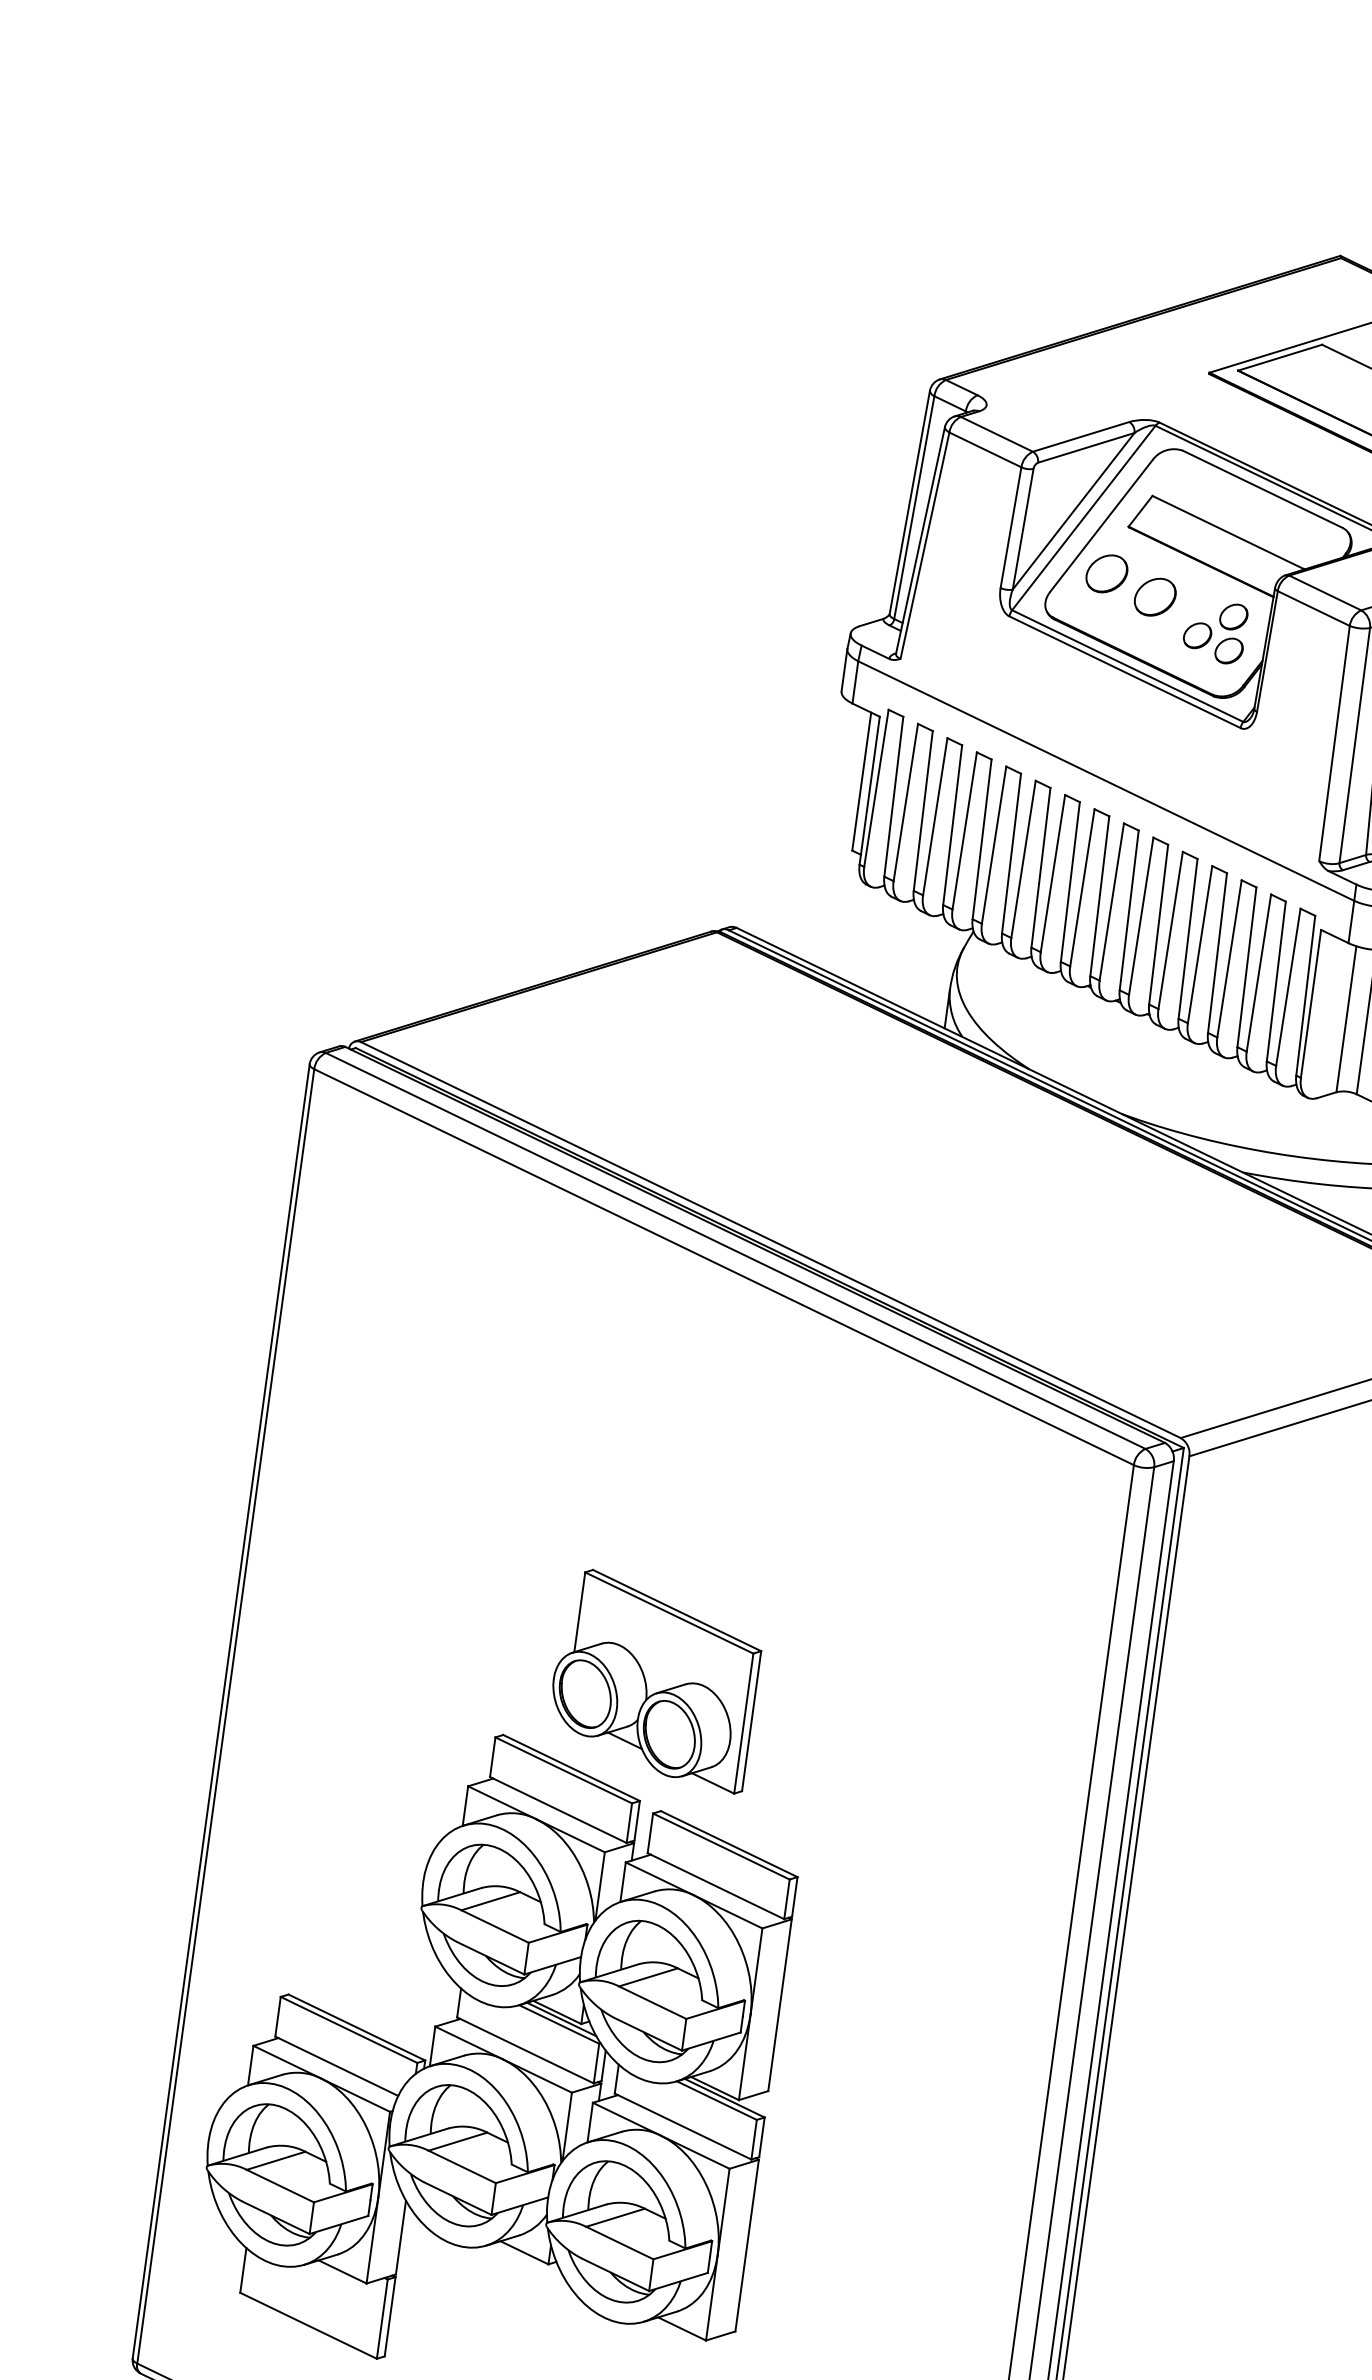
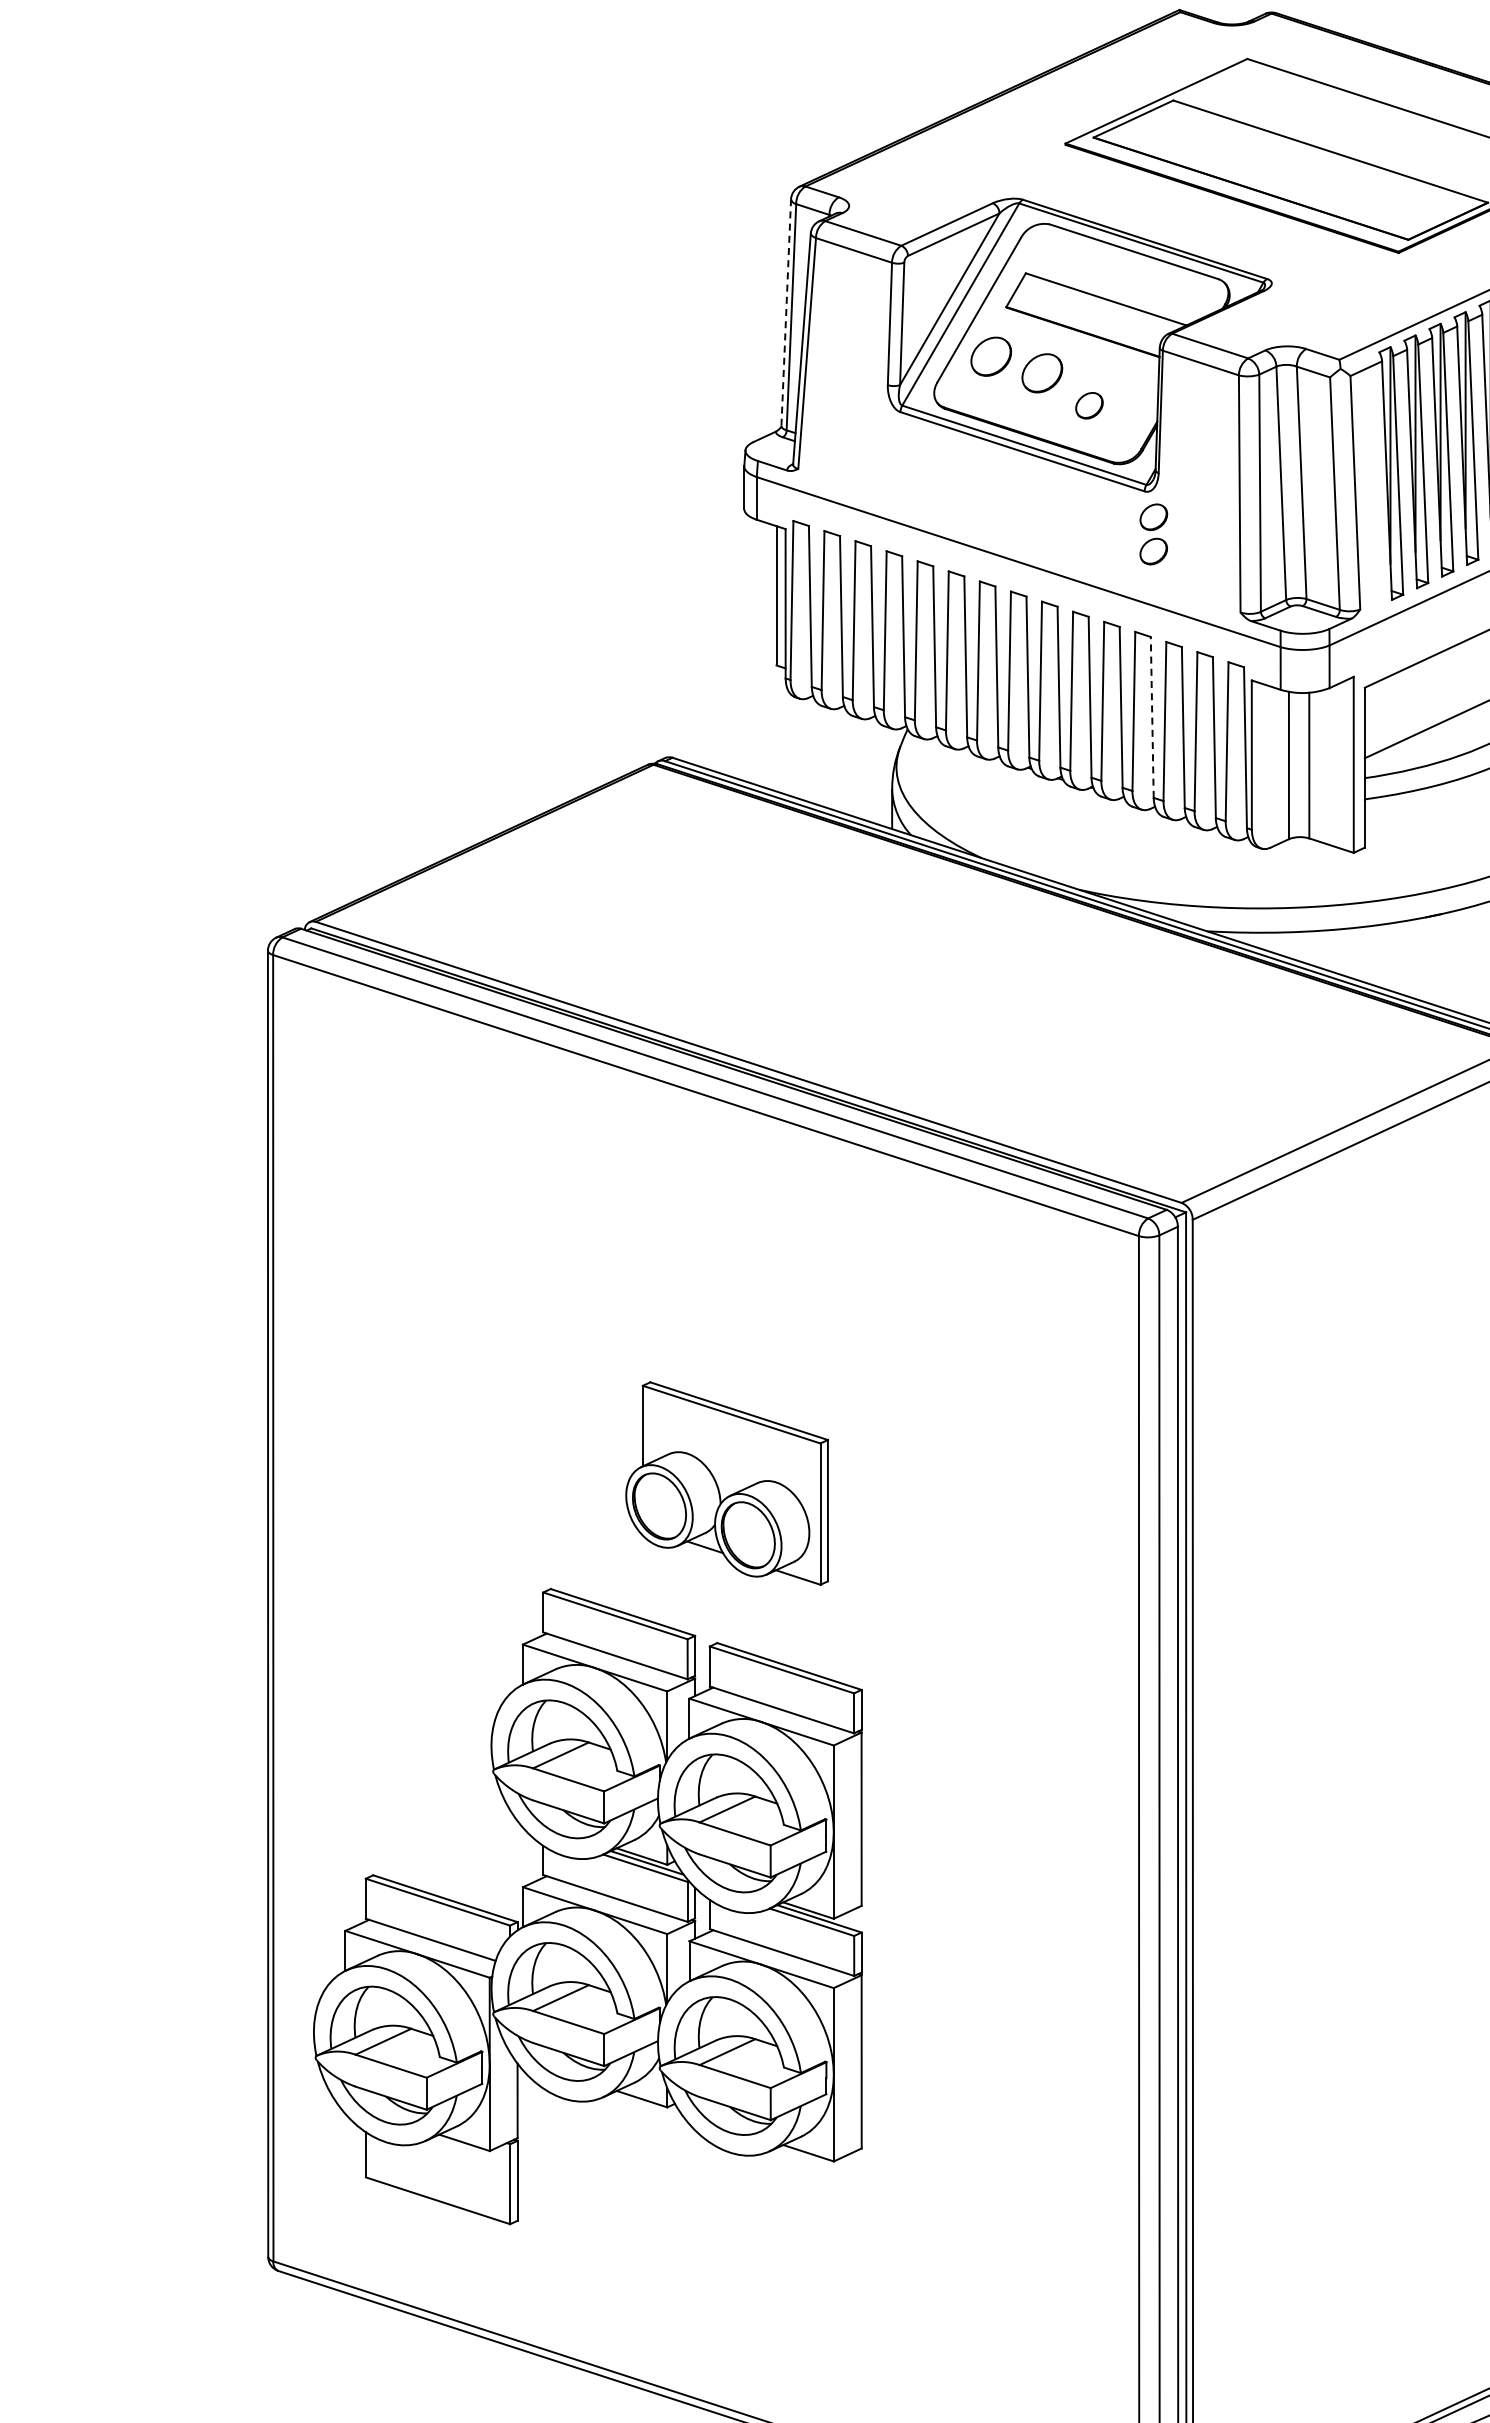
line: (910, 502) -> (786, 312), solid -> dashed
part: (1231, 634) -> (1153, 534), moved
line: (1217, 952) -> (1152, 716), solid -> dashed
part: (654, 1680) -> (726, 1483), moved

